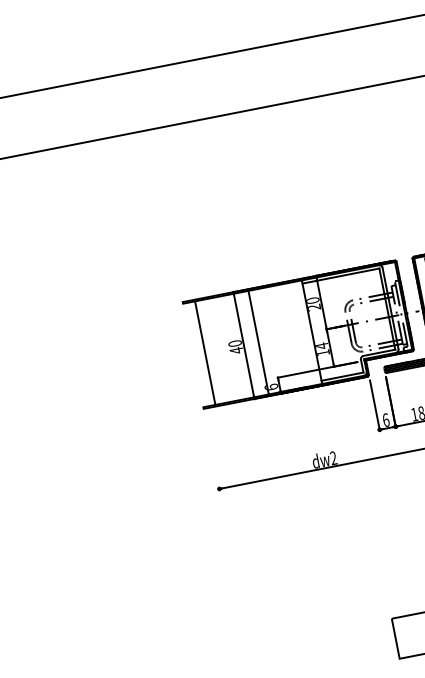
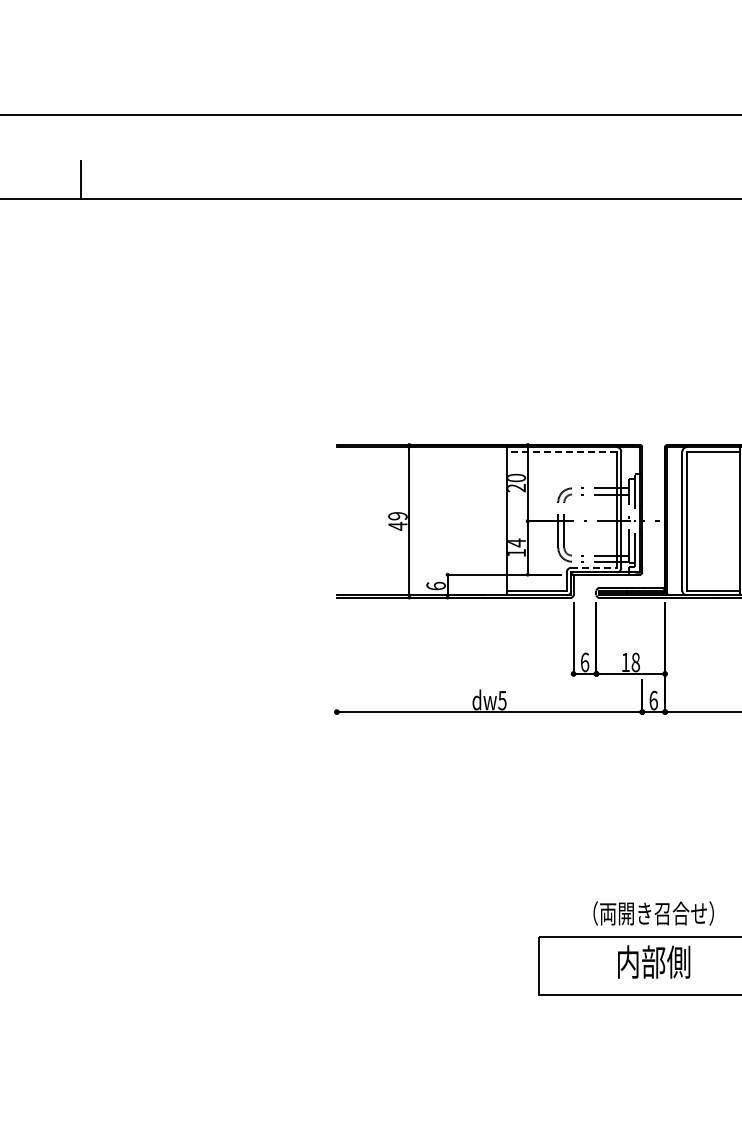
line: (340, 275) -> (561, 451), solid -> dashed
line: (258, 342) -> (430, 521), removed
text: (234, 343) -> (397, 516), 40 -> 49
line: (379, 352) -> (593, 567), solid -> dashed
line: (205, 353) -> (354, 521), removed
text: (333, 458) -> (502, 700), dw2 -> dw5

